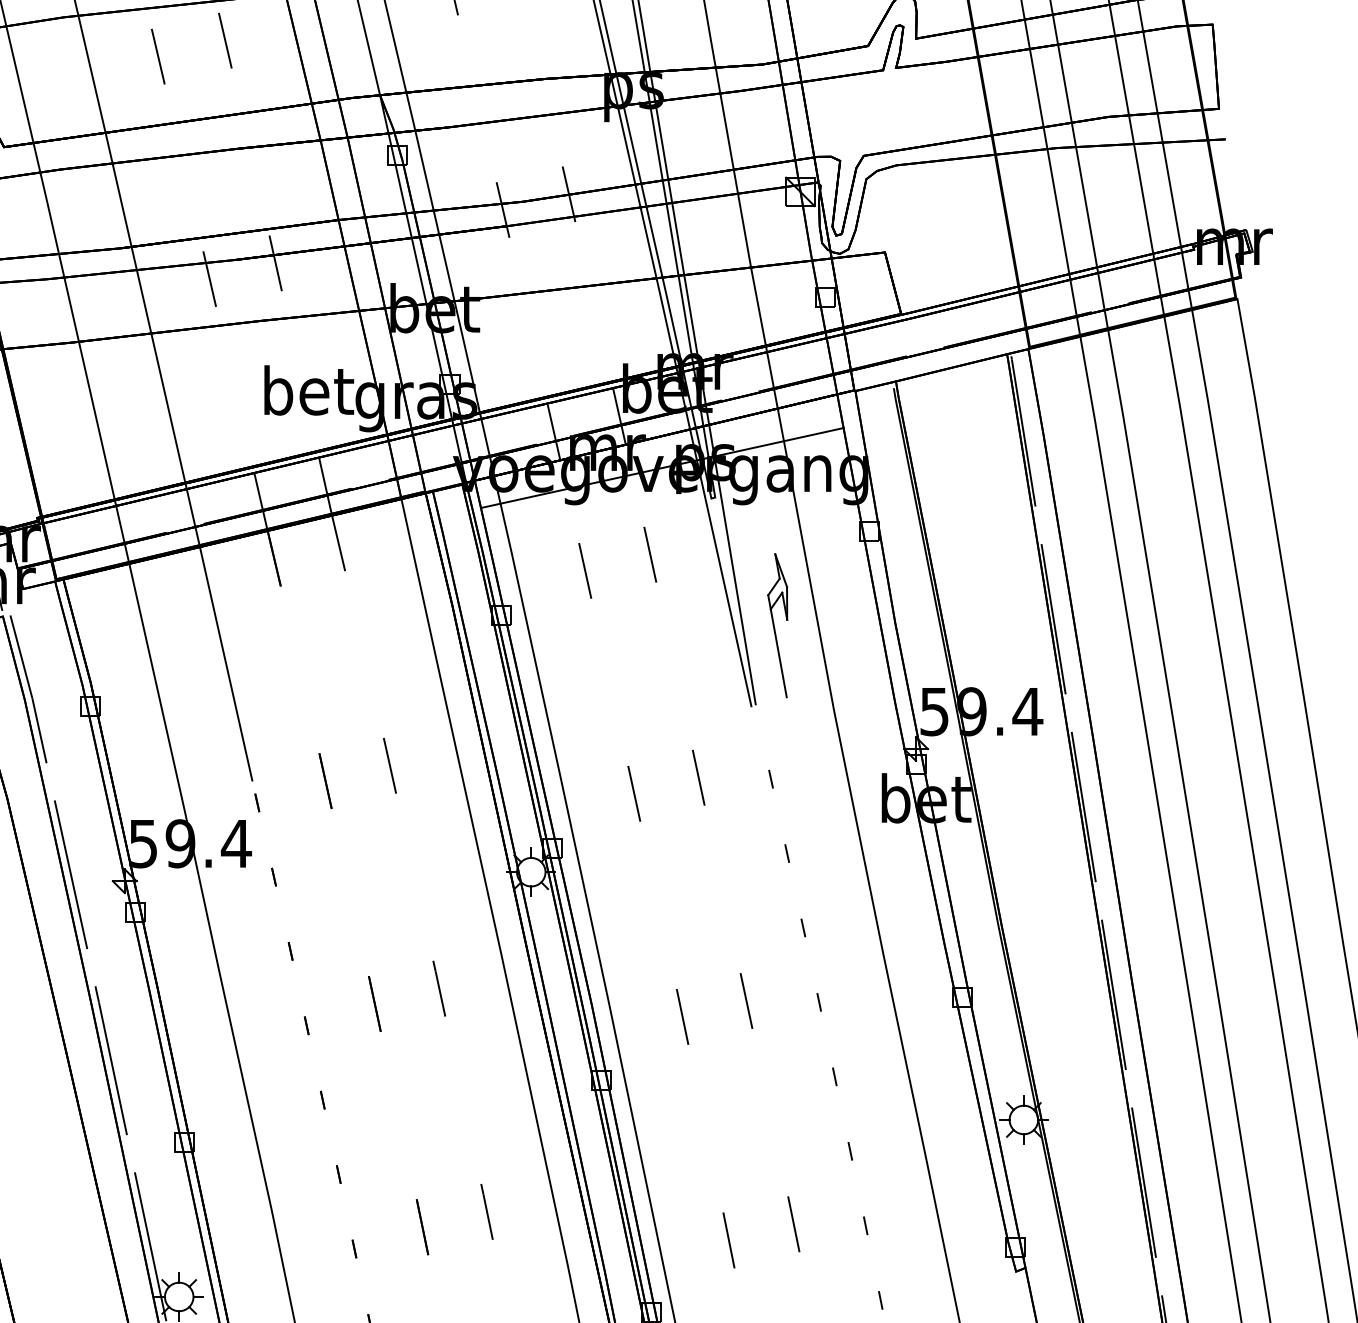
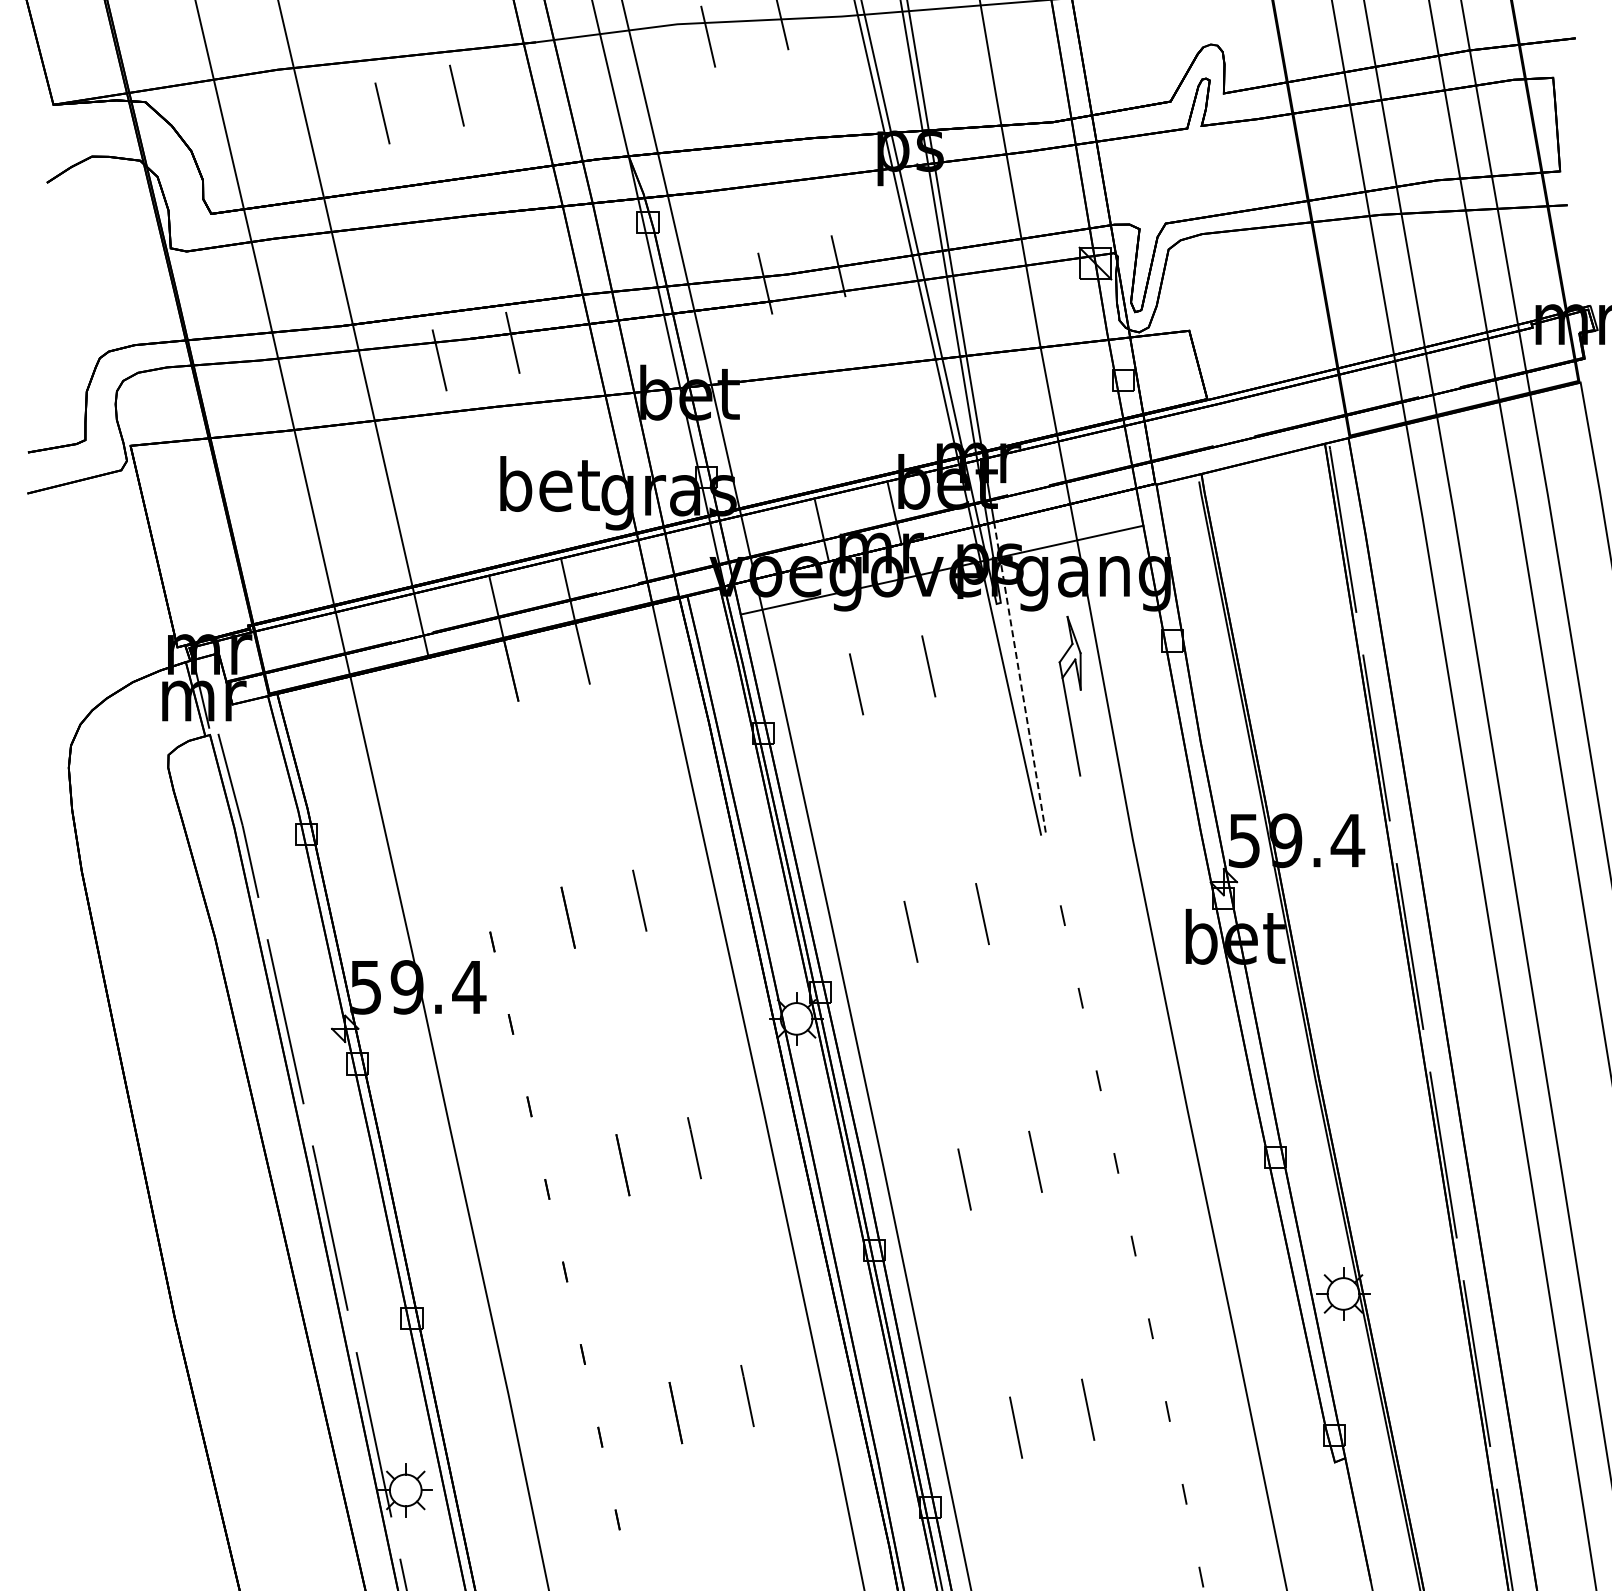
line: (732, 563) -> (1019, 676), solid -> dashed
part: (777, 625) -> (1069, 696), moved
line: (225, 663) -> (457, 787), removed

